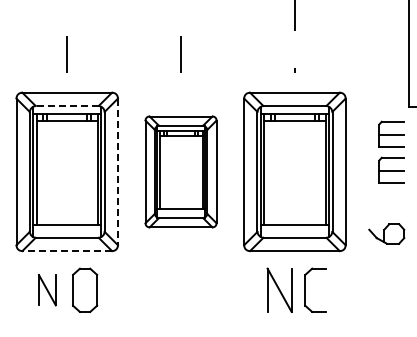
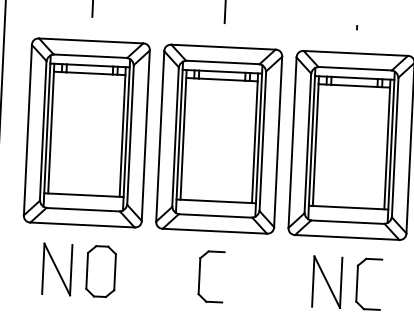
line: (67, 105) -> (90, 55), dashed -> solid
part: (180, 171) -> (218, 138), size x1.43
line: (117, 172) -> (145, 136), dashed -> solid
line: (67, 251) -> (82, 225), dashed -> solid
part: (47, 289) -> (57, 268), size x1.43
part: (170, 289) -> (200, 275), added

